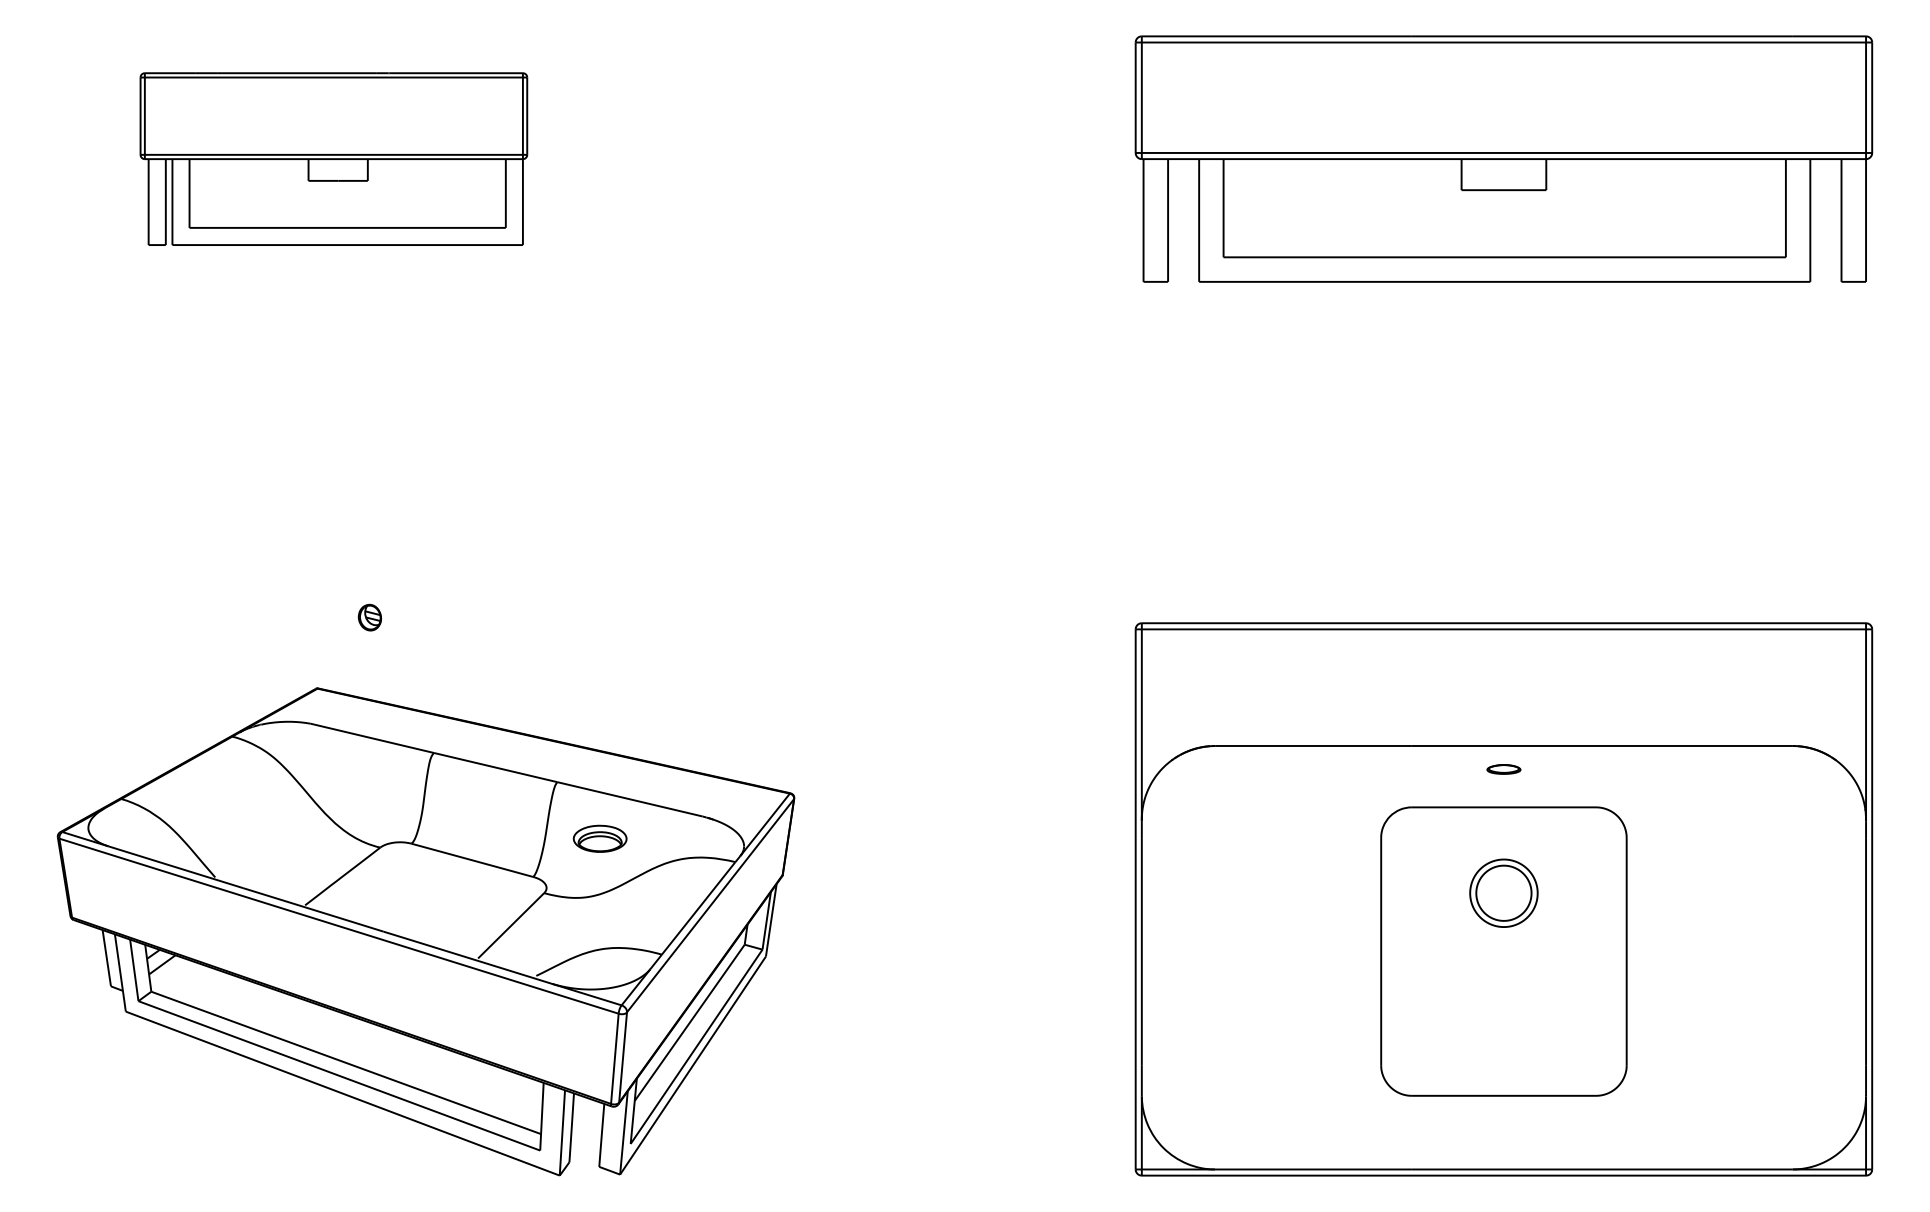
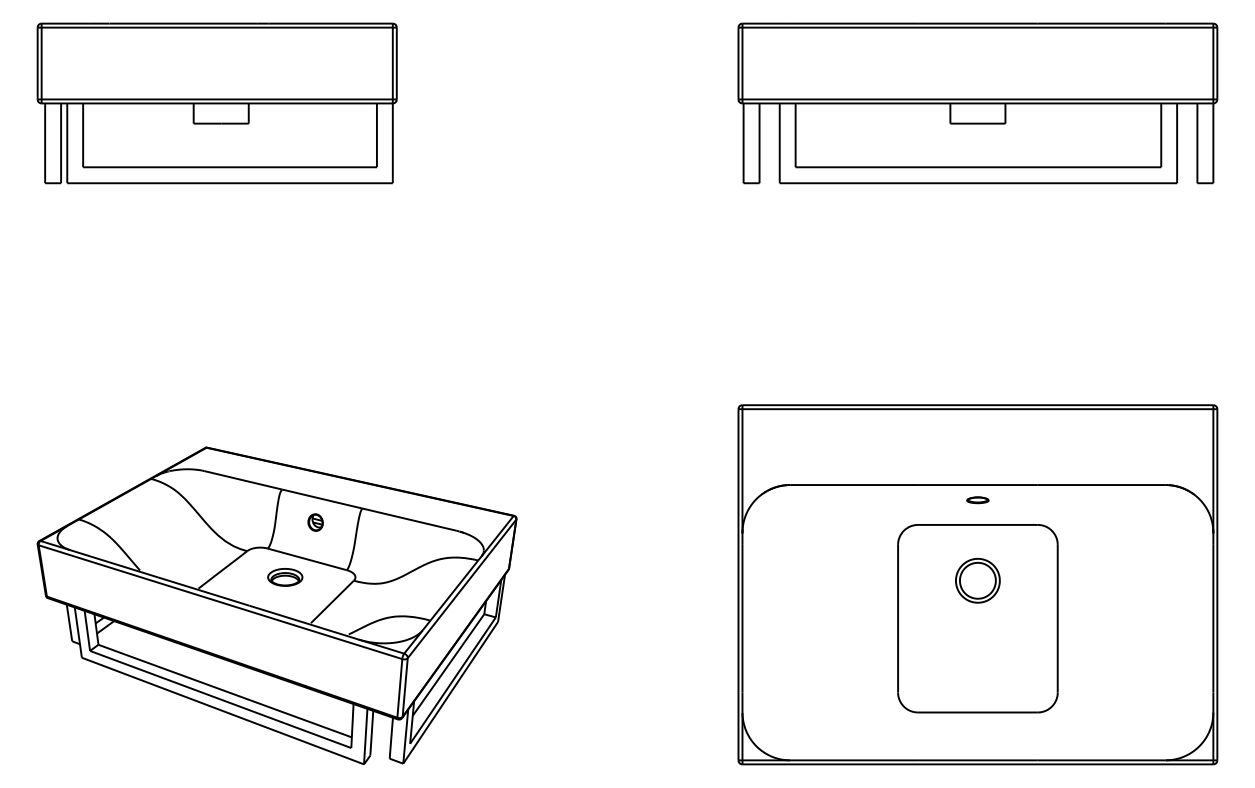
part: (332, 159) -> (216, 103), size x1.43
part: (369, 617) -> (315, 522), moved
part: (600, 839) -> (285, 577), moved

